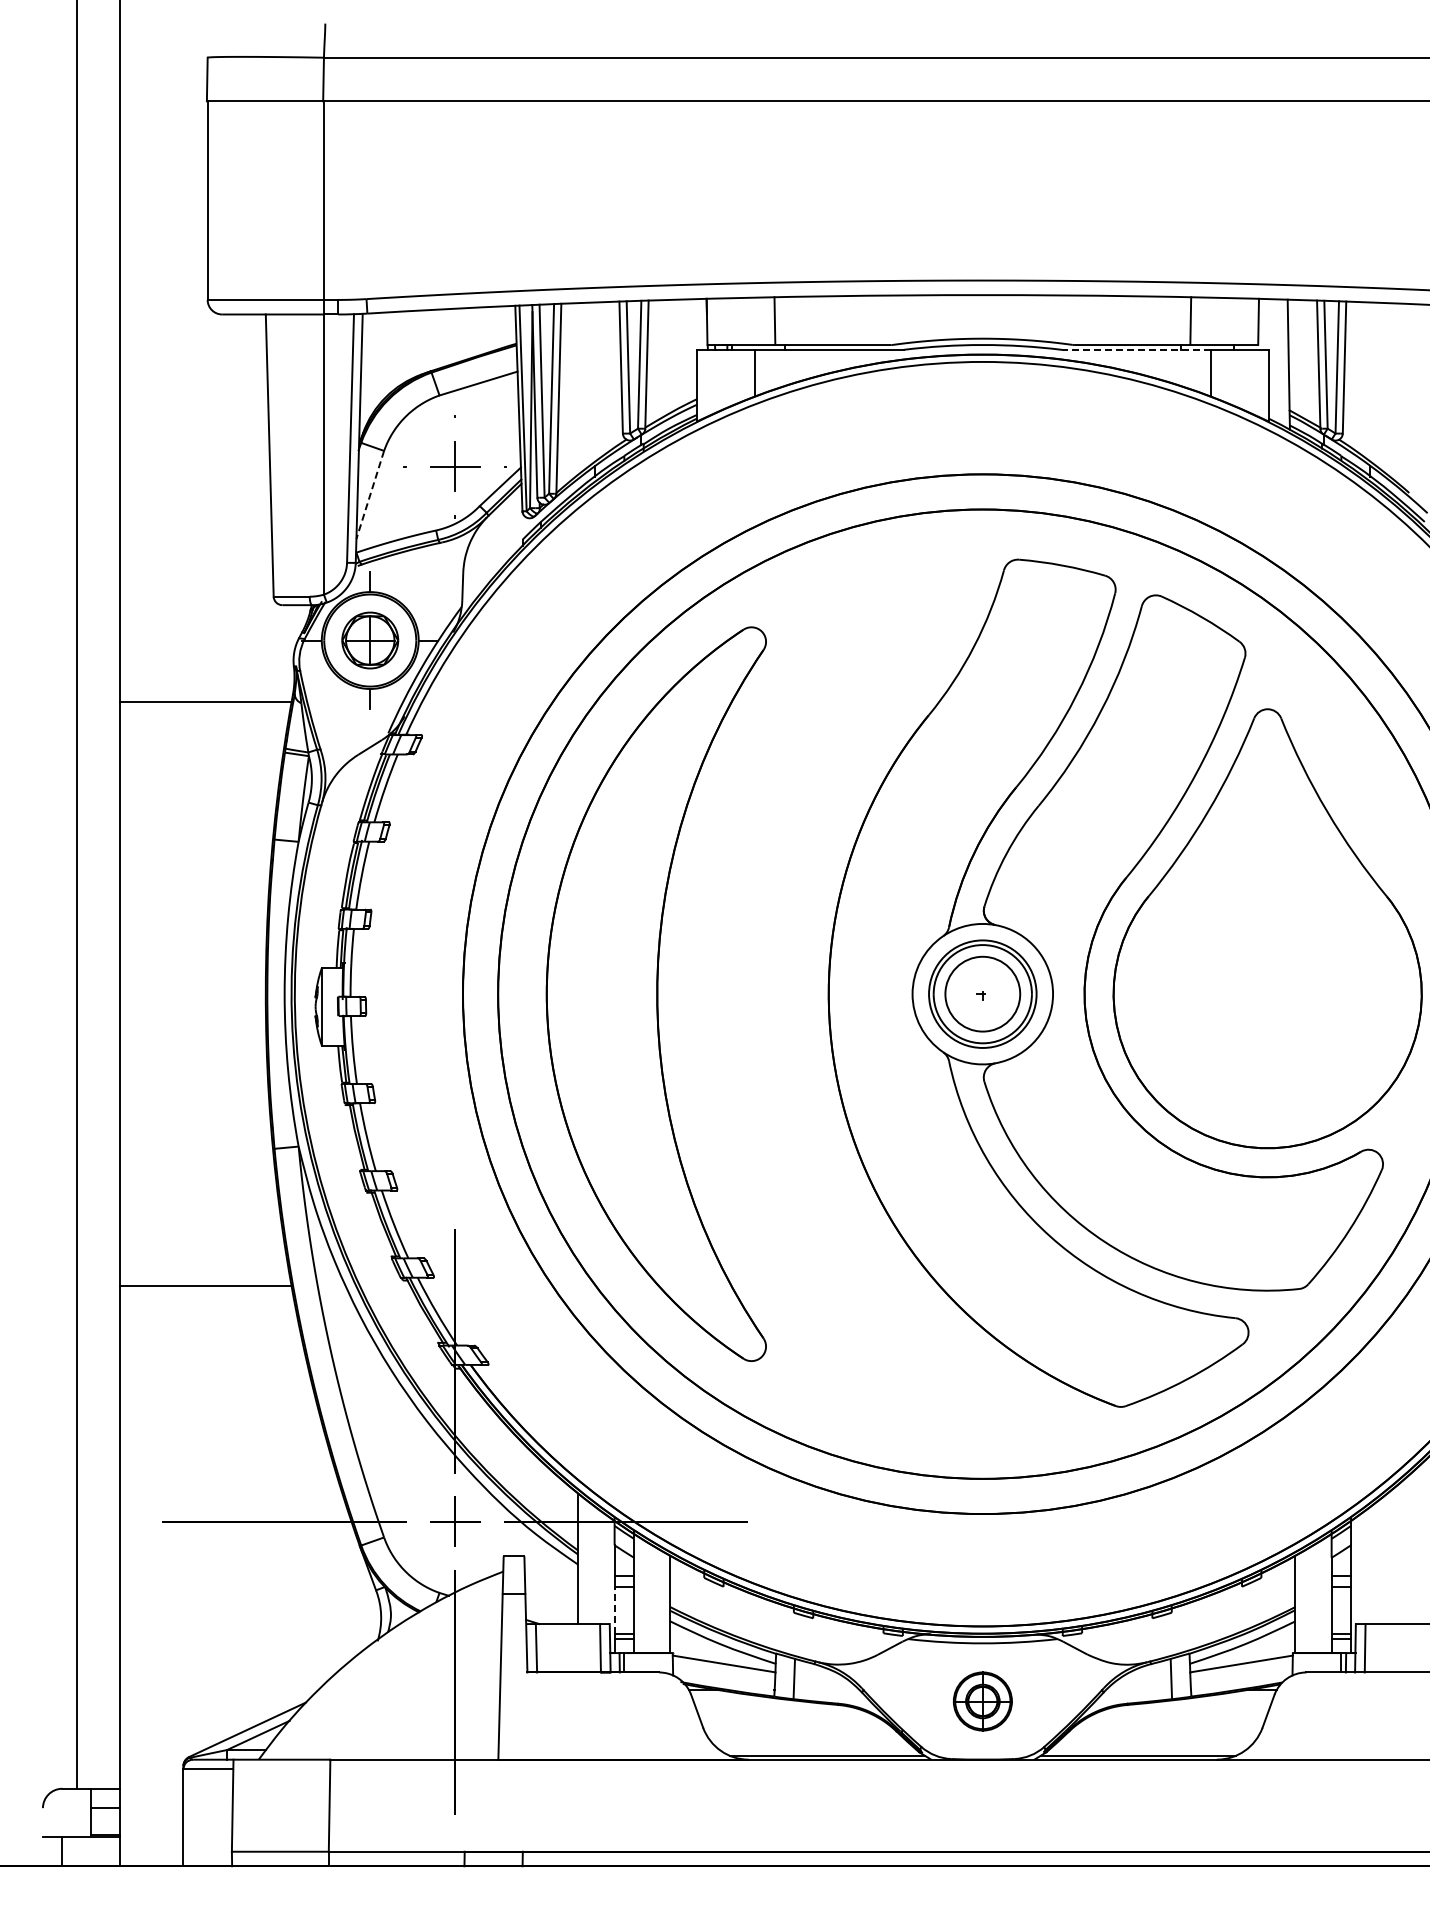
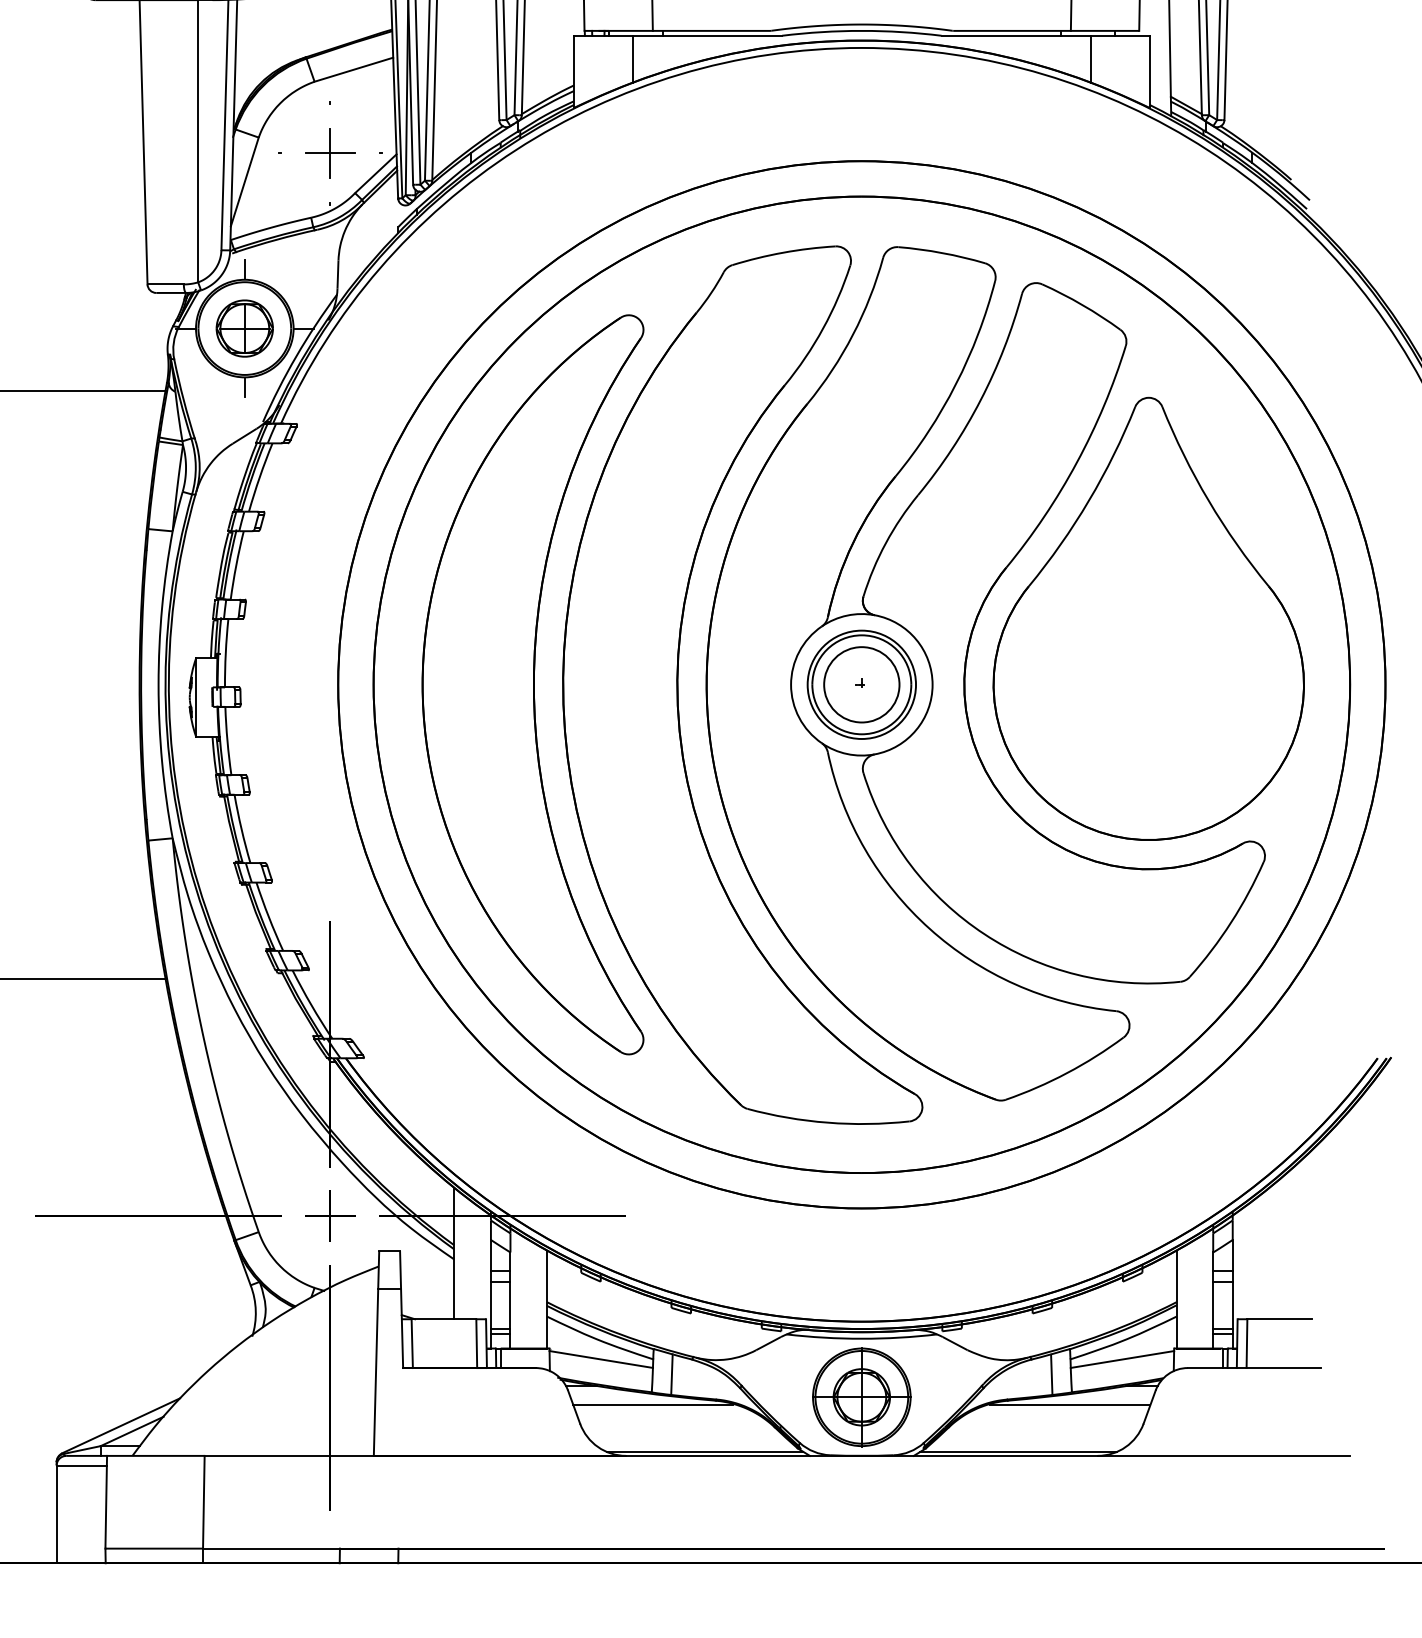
line: (1135, 349) -> (1015, 35), dashed -> solid
line: (370, 495) -> (245, 182), dashed -> solid
part: (800, 994) -> (678, 685), added
line: (614, 1610) -> (490, 1305), dashed -> solid
part: (982, 1701) -> (861, 1397), size x1.67
line: (775, 1709) -> (653, 1405), added
line: (1189, 1709) -> (1070, 1405), added

